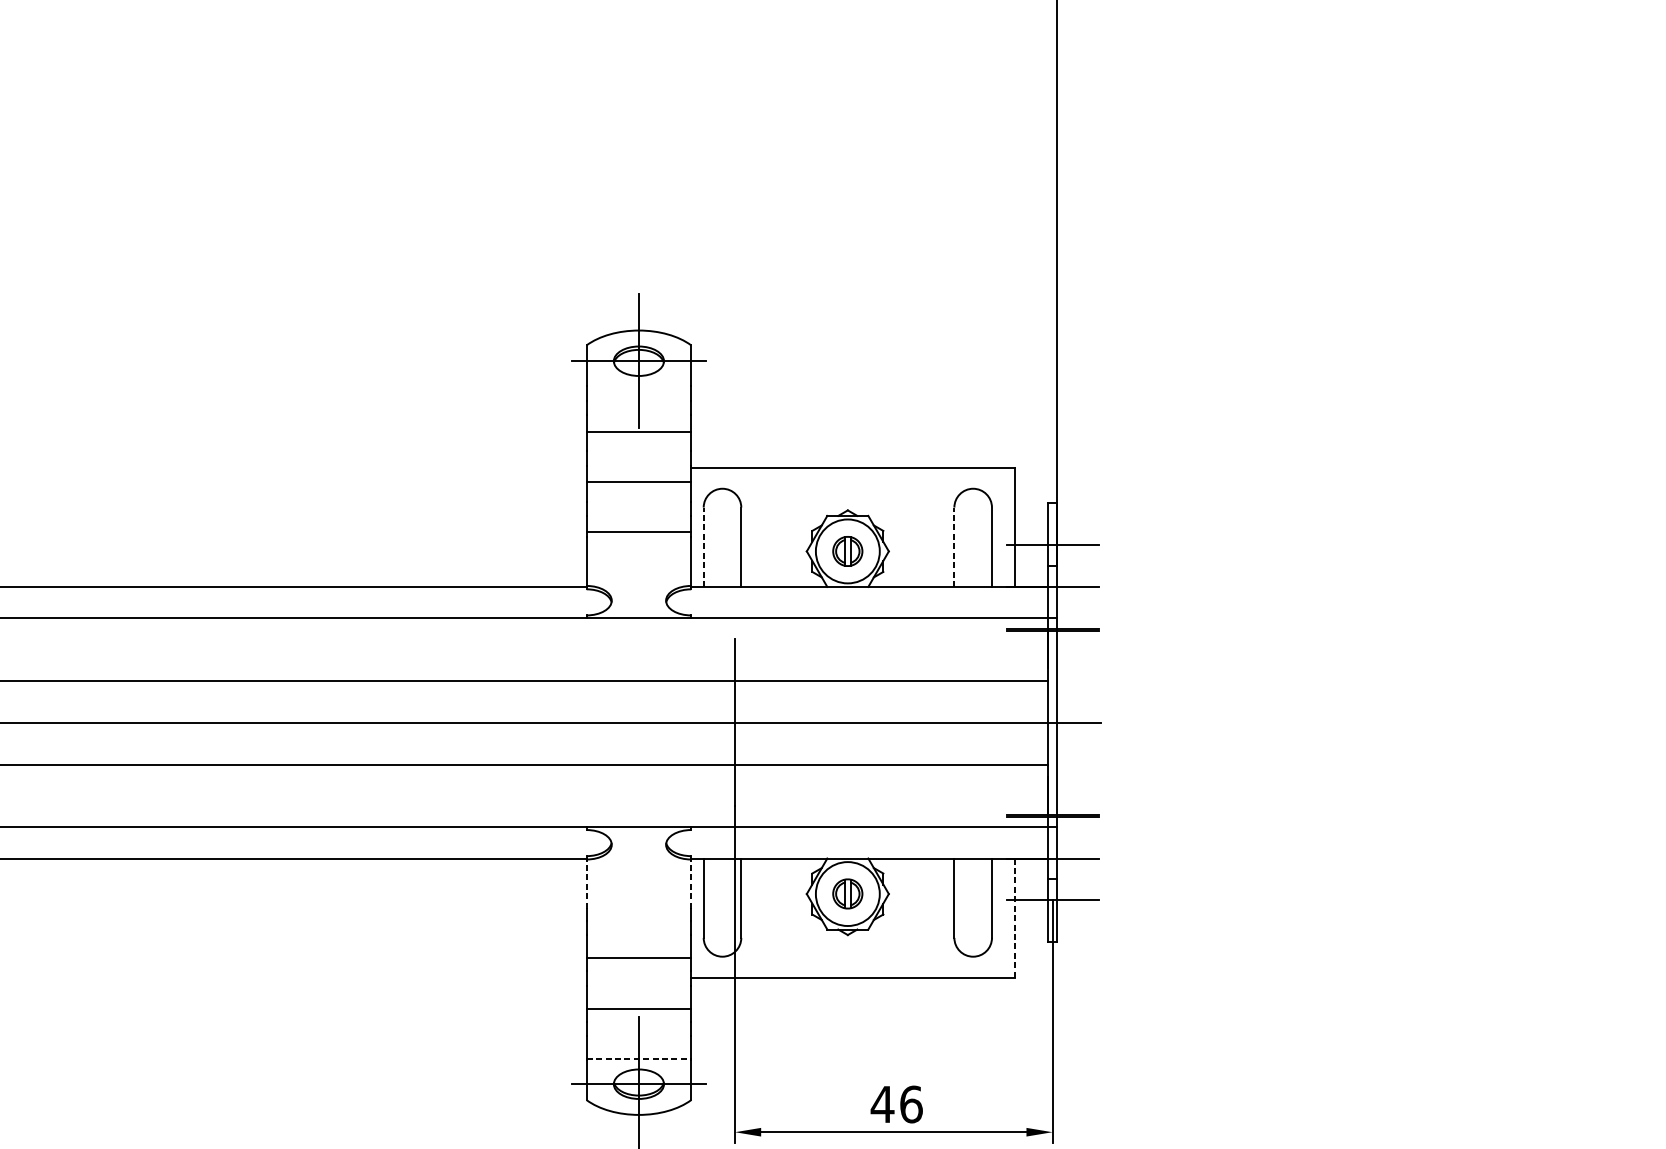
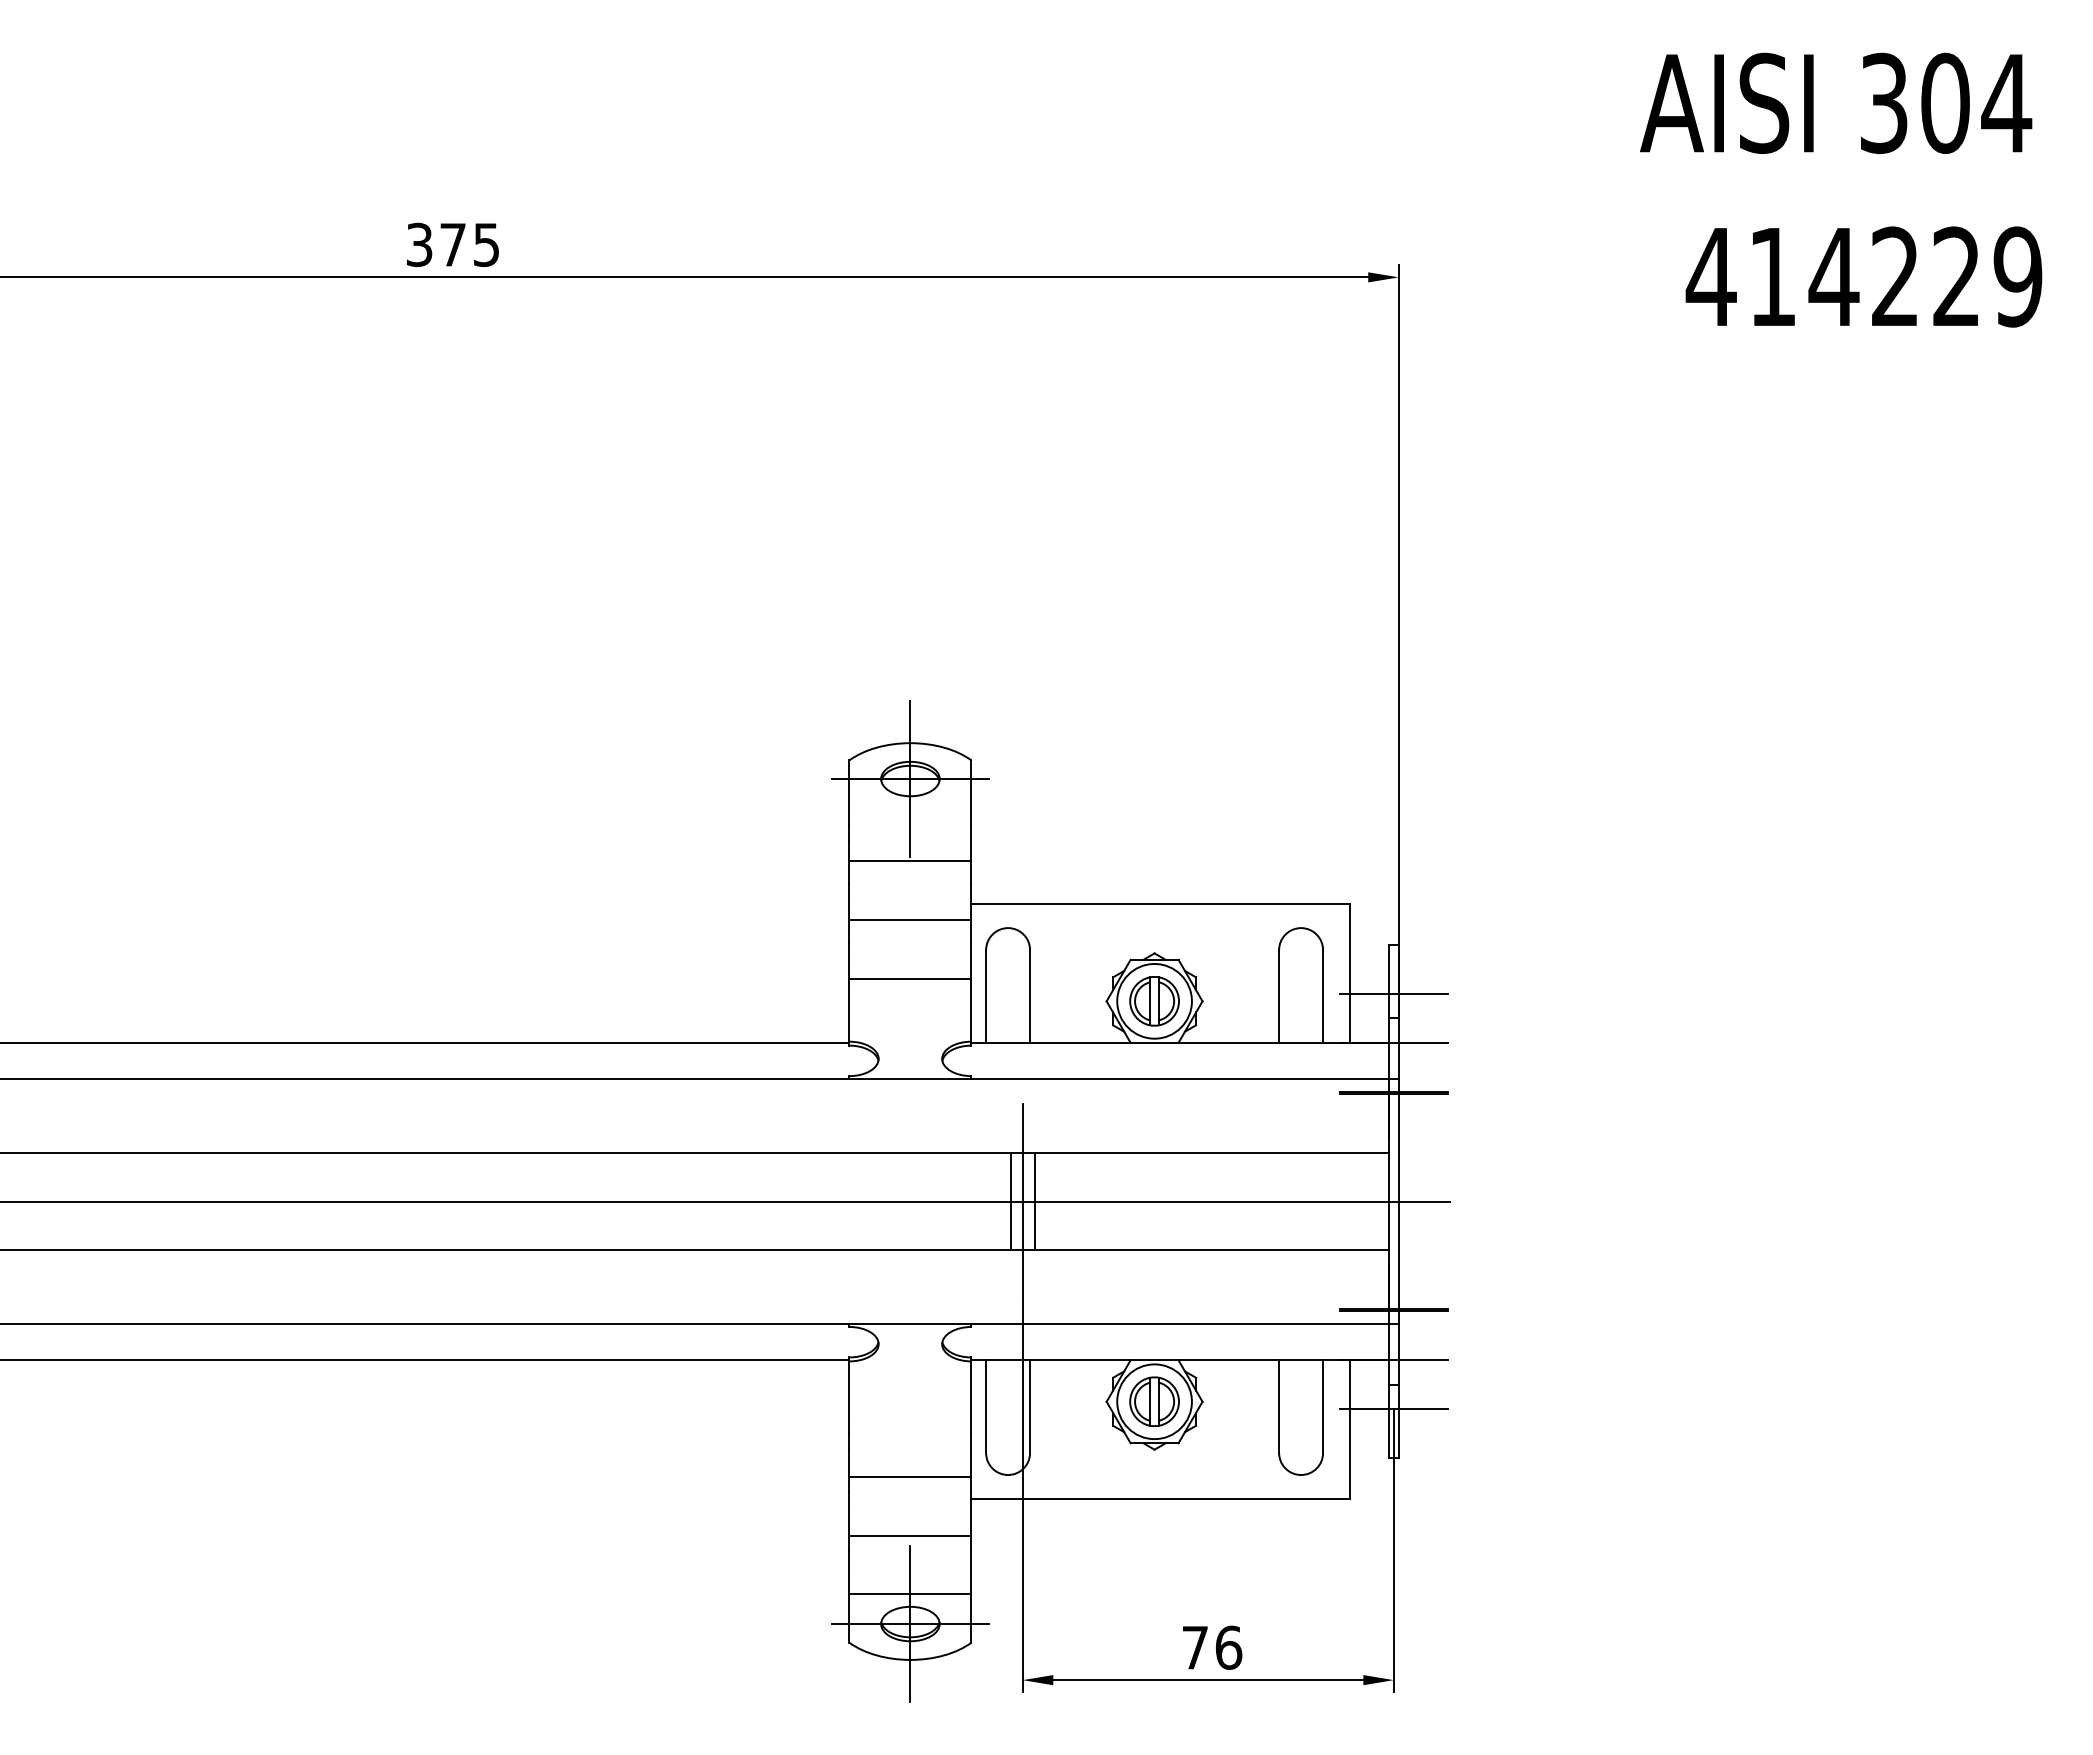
line: (704, 546) -> (986, 995), dashed -> solid
line: (954, 546) -> (1279, 995), dashed -> solid
part: (847, 551) -> (1154, 1001), size x1.43
line: (724, 722) -> (1010, 1201), added
line: (745, 722) -> (1034, 1201), added
line: (586, 884) -> (849, 1390), dashed -> solid
line: (691, 884) -> (971, 1390), dashed -> solid
part: (847, 893) -> (1154, 1401), size x1.43
line: (1014, 917) -> (1349, 1429), dashed -> solid
line: (639, 1058) -> (910, 1594), dashed -> solid
text: (882, 1104) -> (1195, 1647), 46 -> 76

